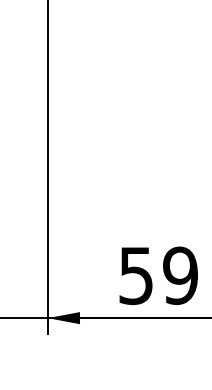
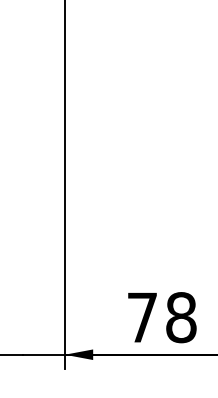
text: (159, 275) -> (162, 317), 59 -> 78

